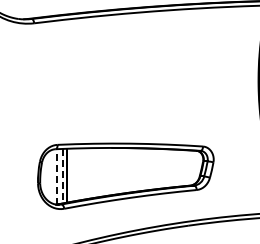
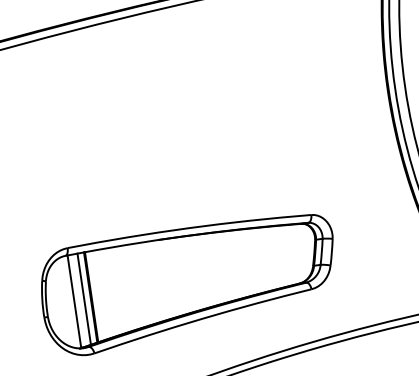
line: (56, 176) -> (73, 301), dashed -> solid
line: (62, 176) -> (83, 299), dashed -> solid

